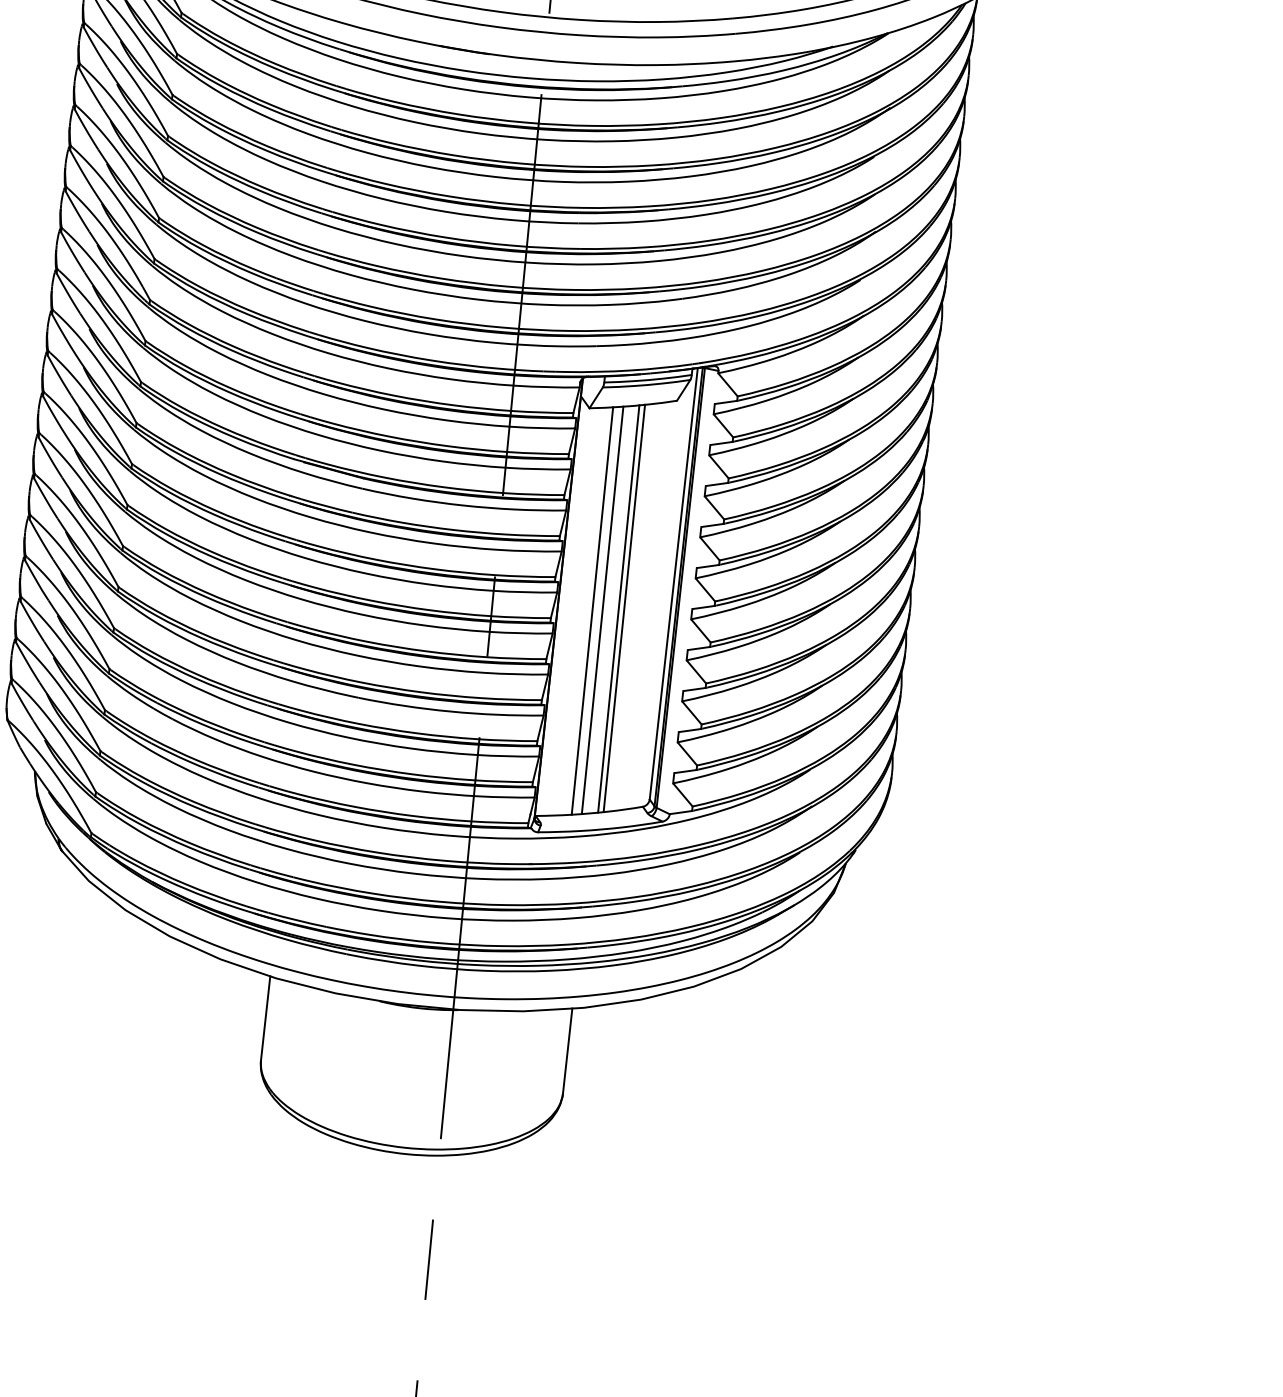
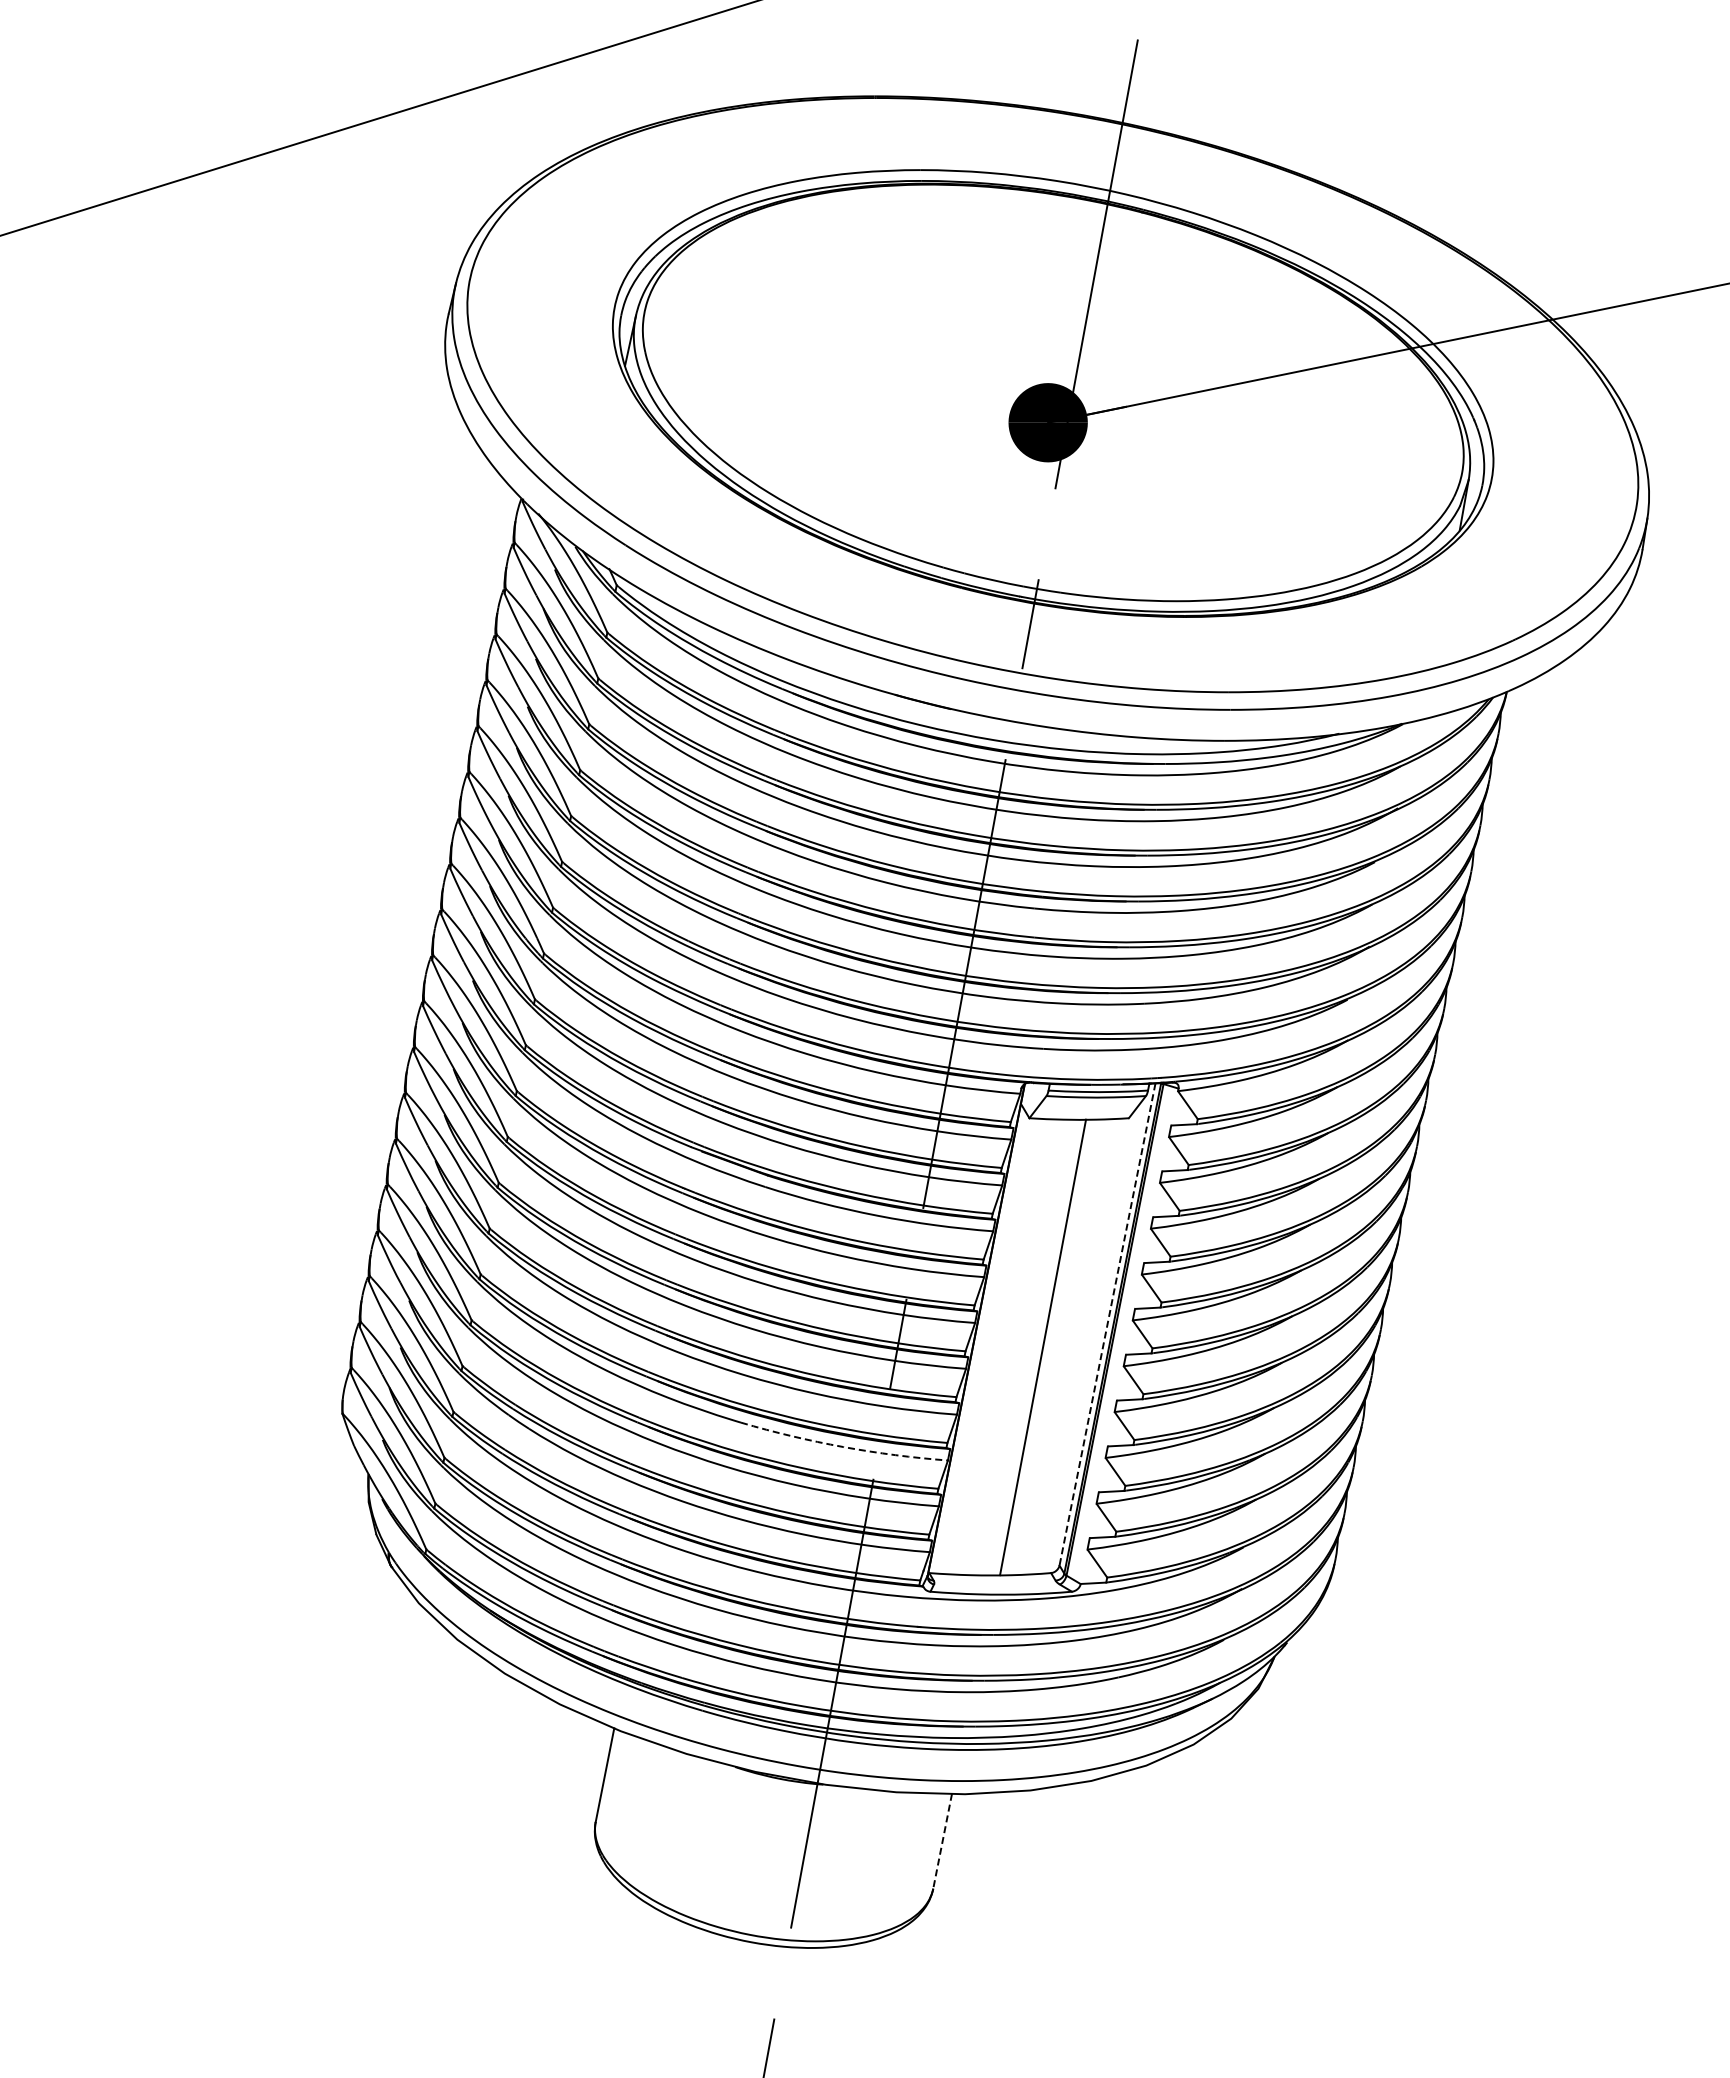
line: (673, 583) -> (1107, 1324), solid -> dashed
line: (624, 608) -> (1049, 1347), removed
line: (602, 610) -> (1024, 1347), removed
line: (592, 611) -> (1013, 1347), removed
arc: (450, 711) -> (843, 1447), solid -> dashed
line: (567, 1051) -> (942, 1841), solid -> dashed

